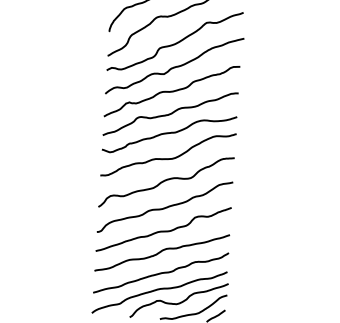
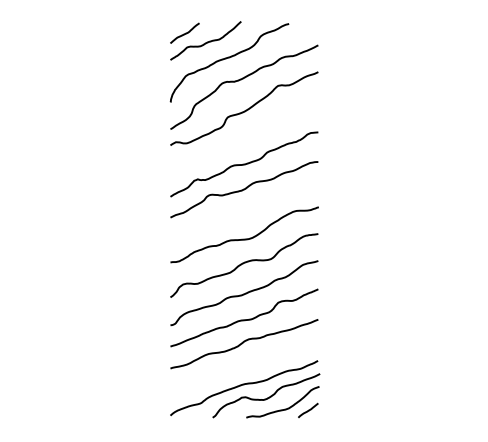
curve: (174, 66) -> (245, 136), removed
curve: (169, 133) -> (244, 211), removed
curve: (161, 273) -> (244, 366), removed

